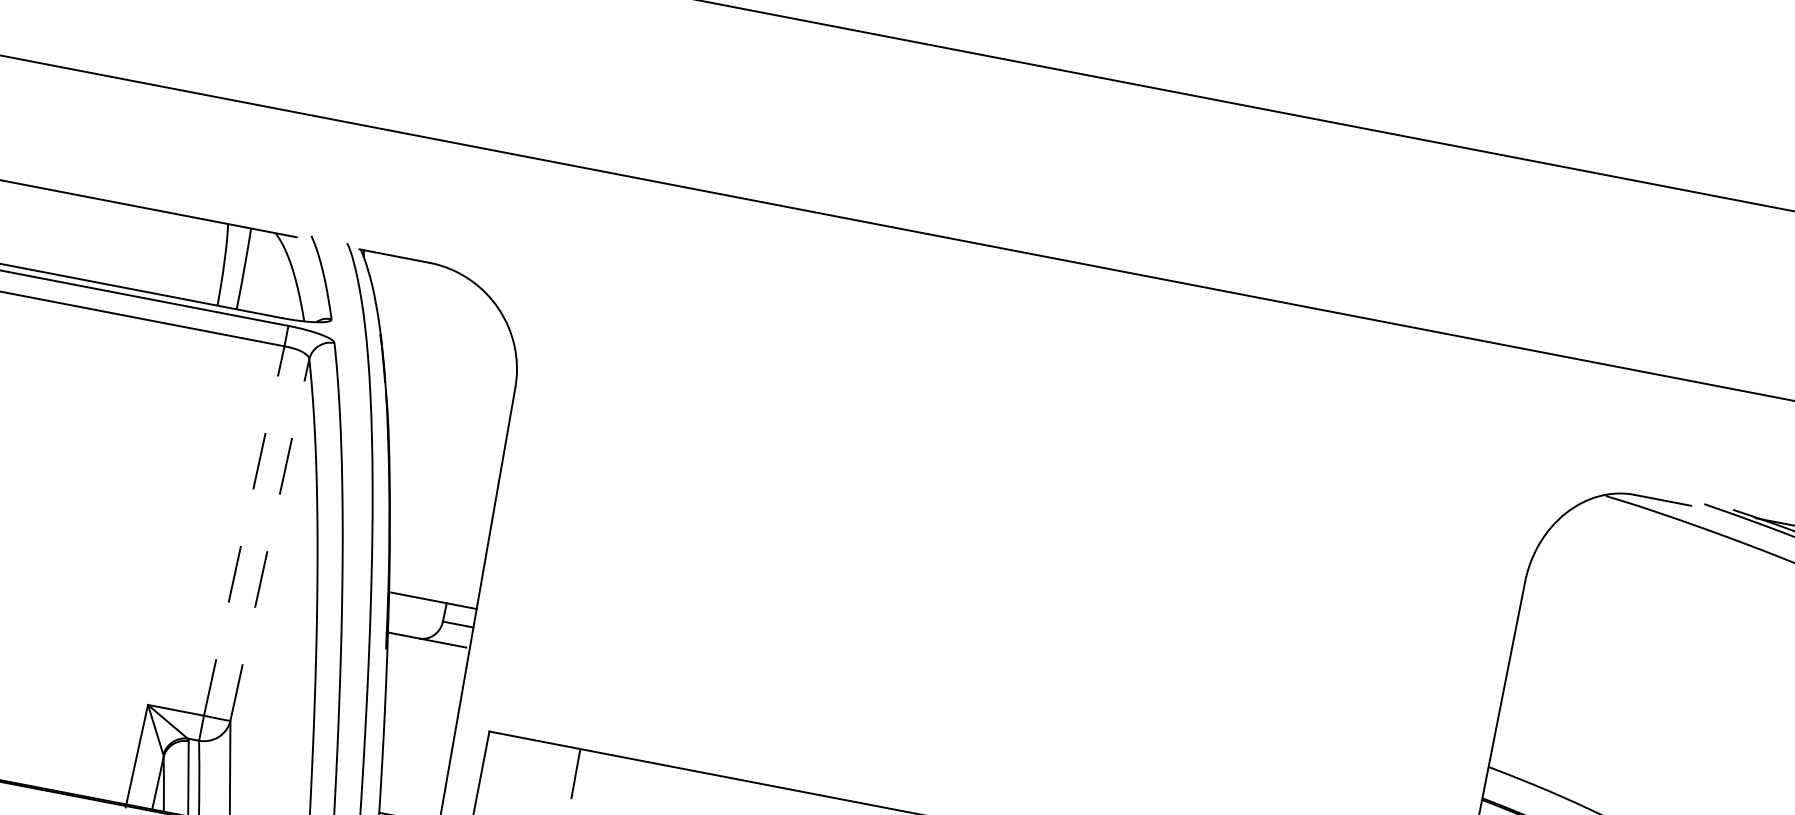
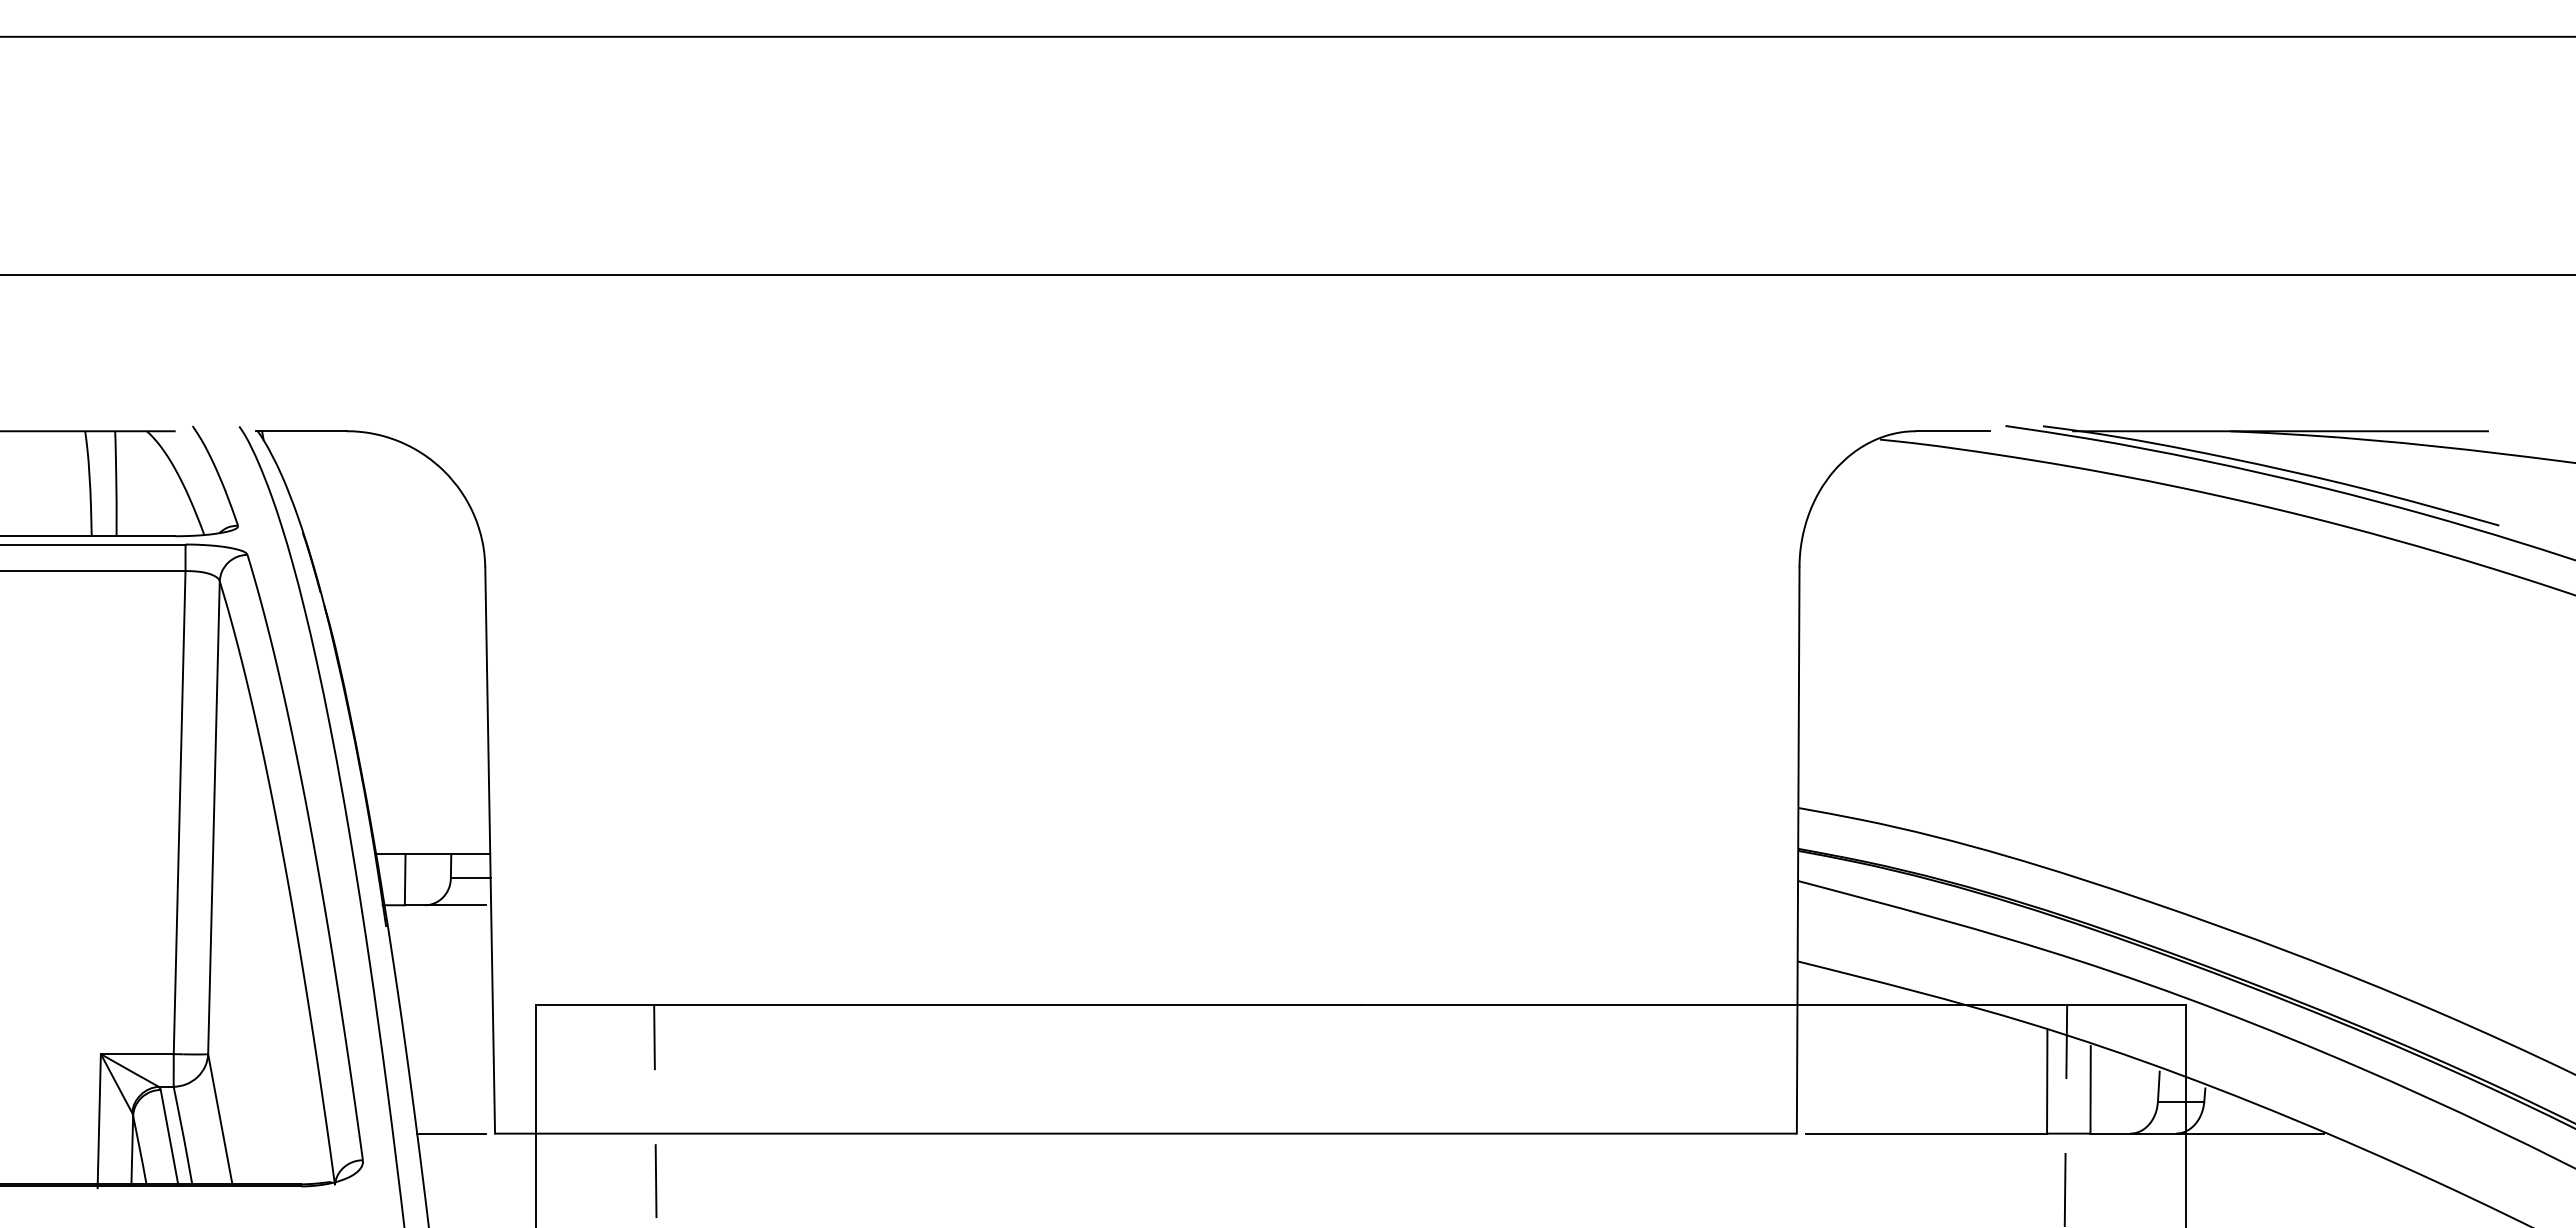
line: (244, 530) -> (179, 812), dashed -> solid
line: (269, 539) -> (213, 817), dashed -> solid
line: (407, 615) -> (404, 879), added

